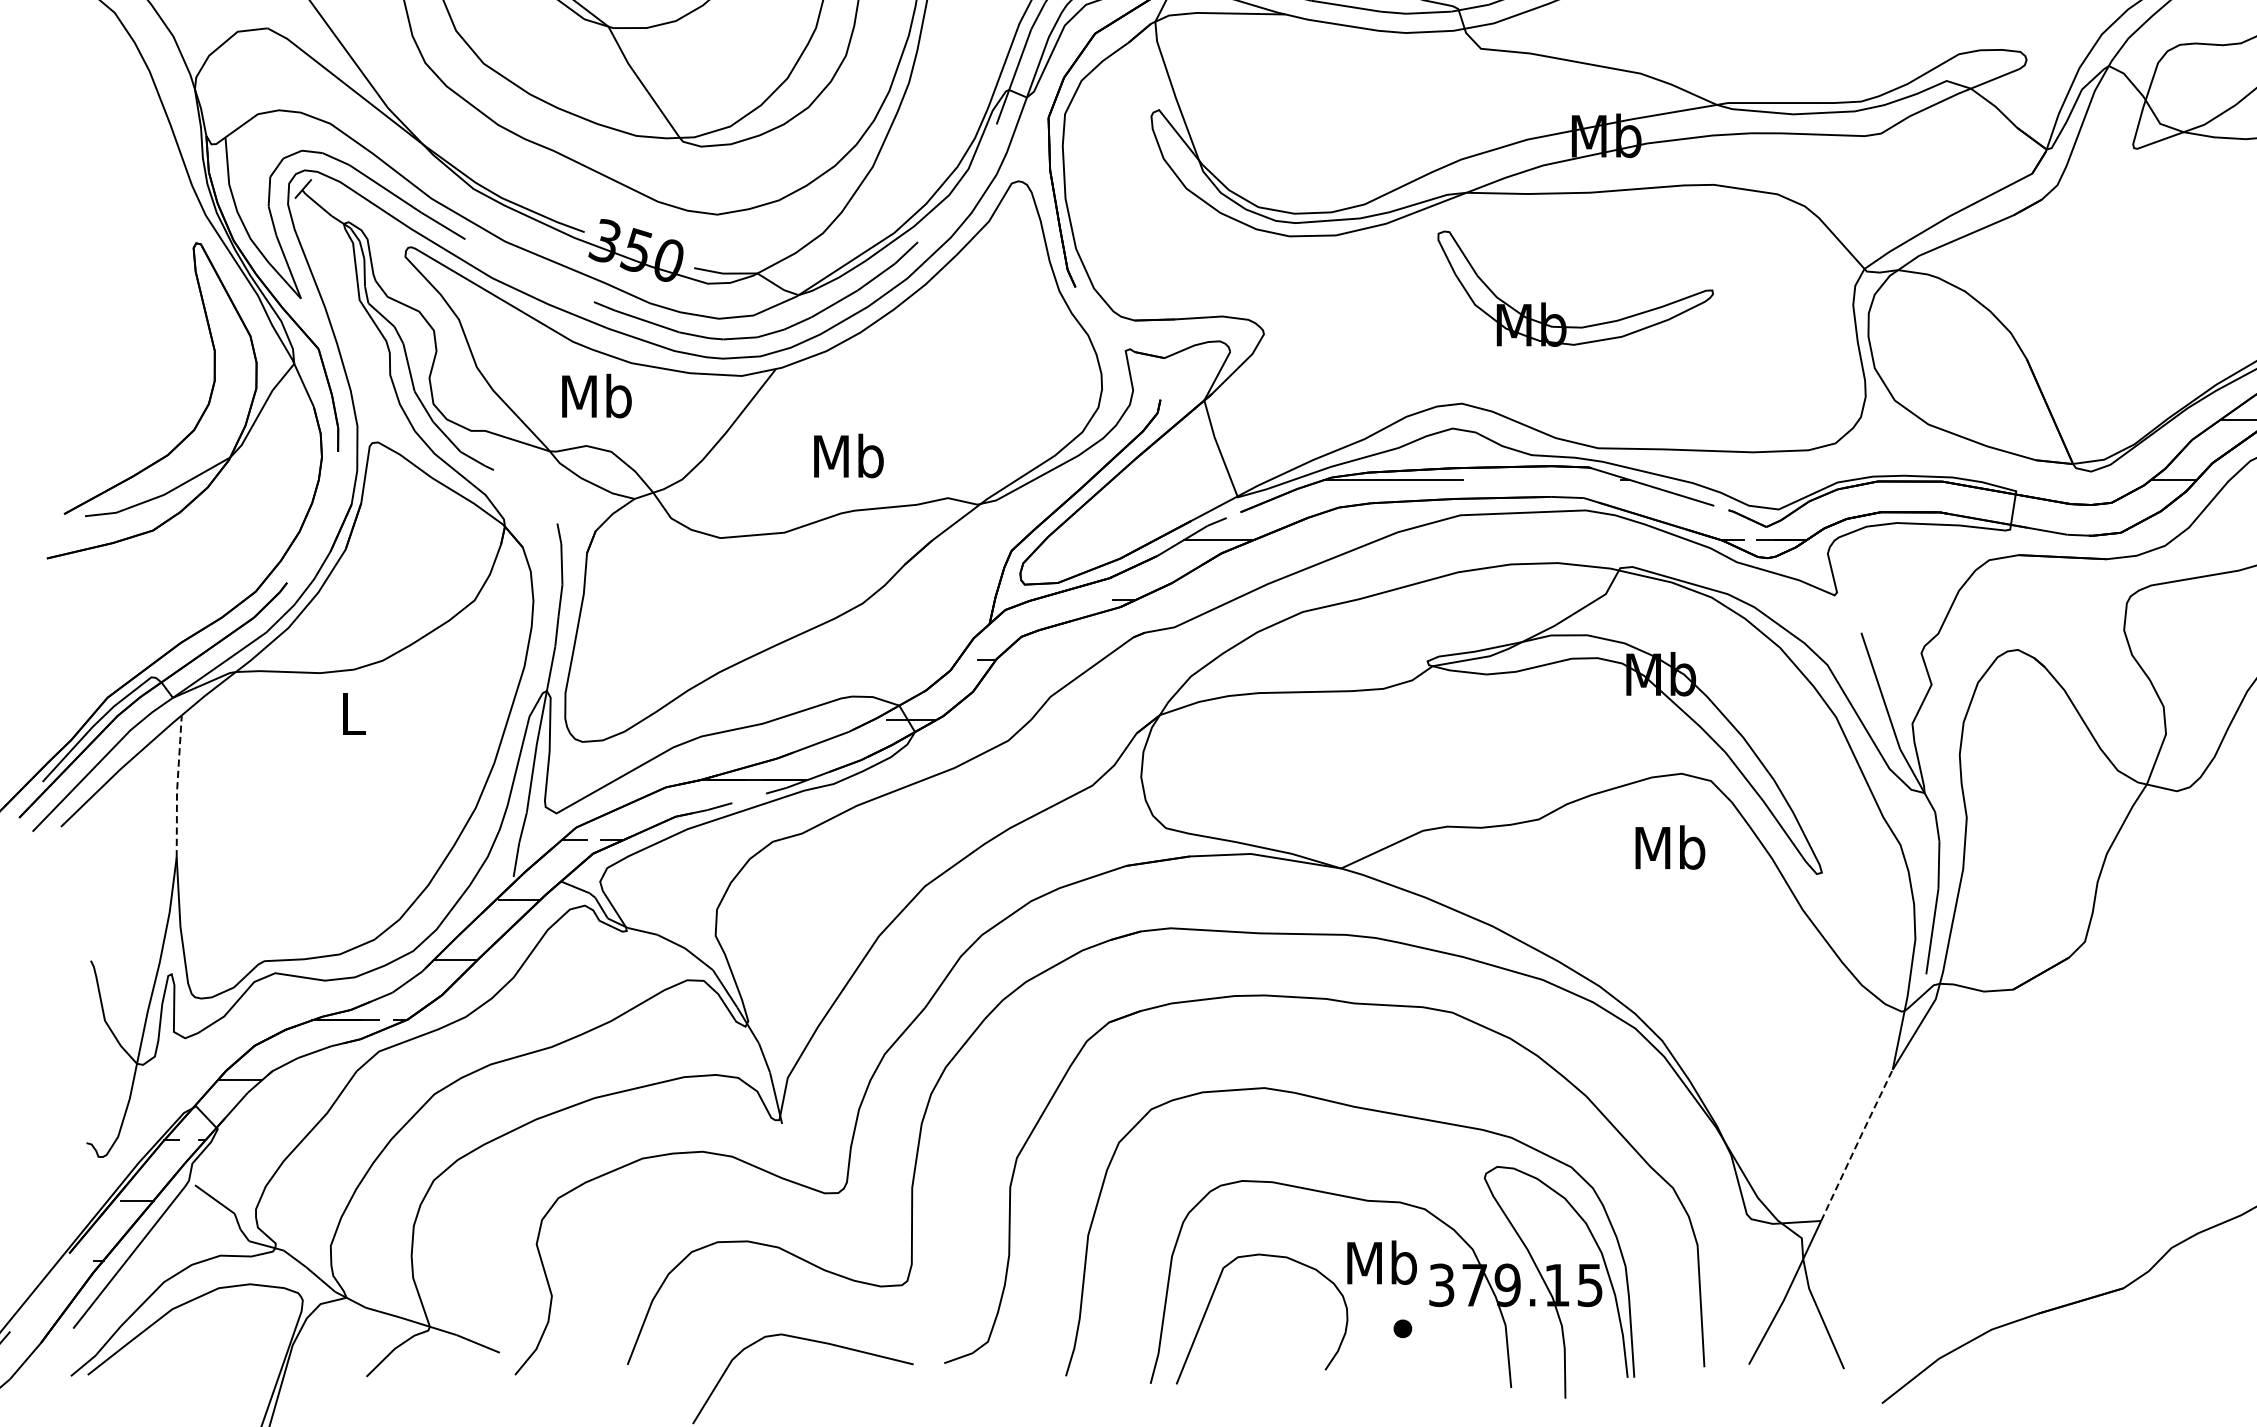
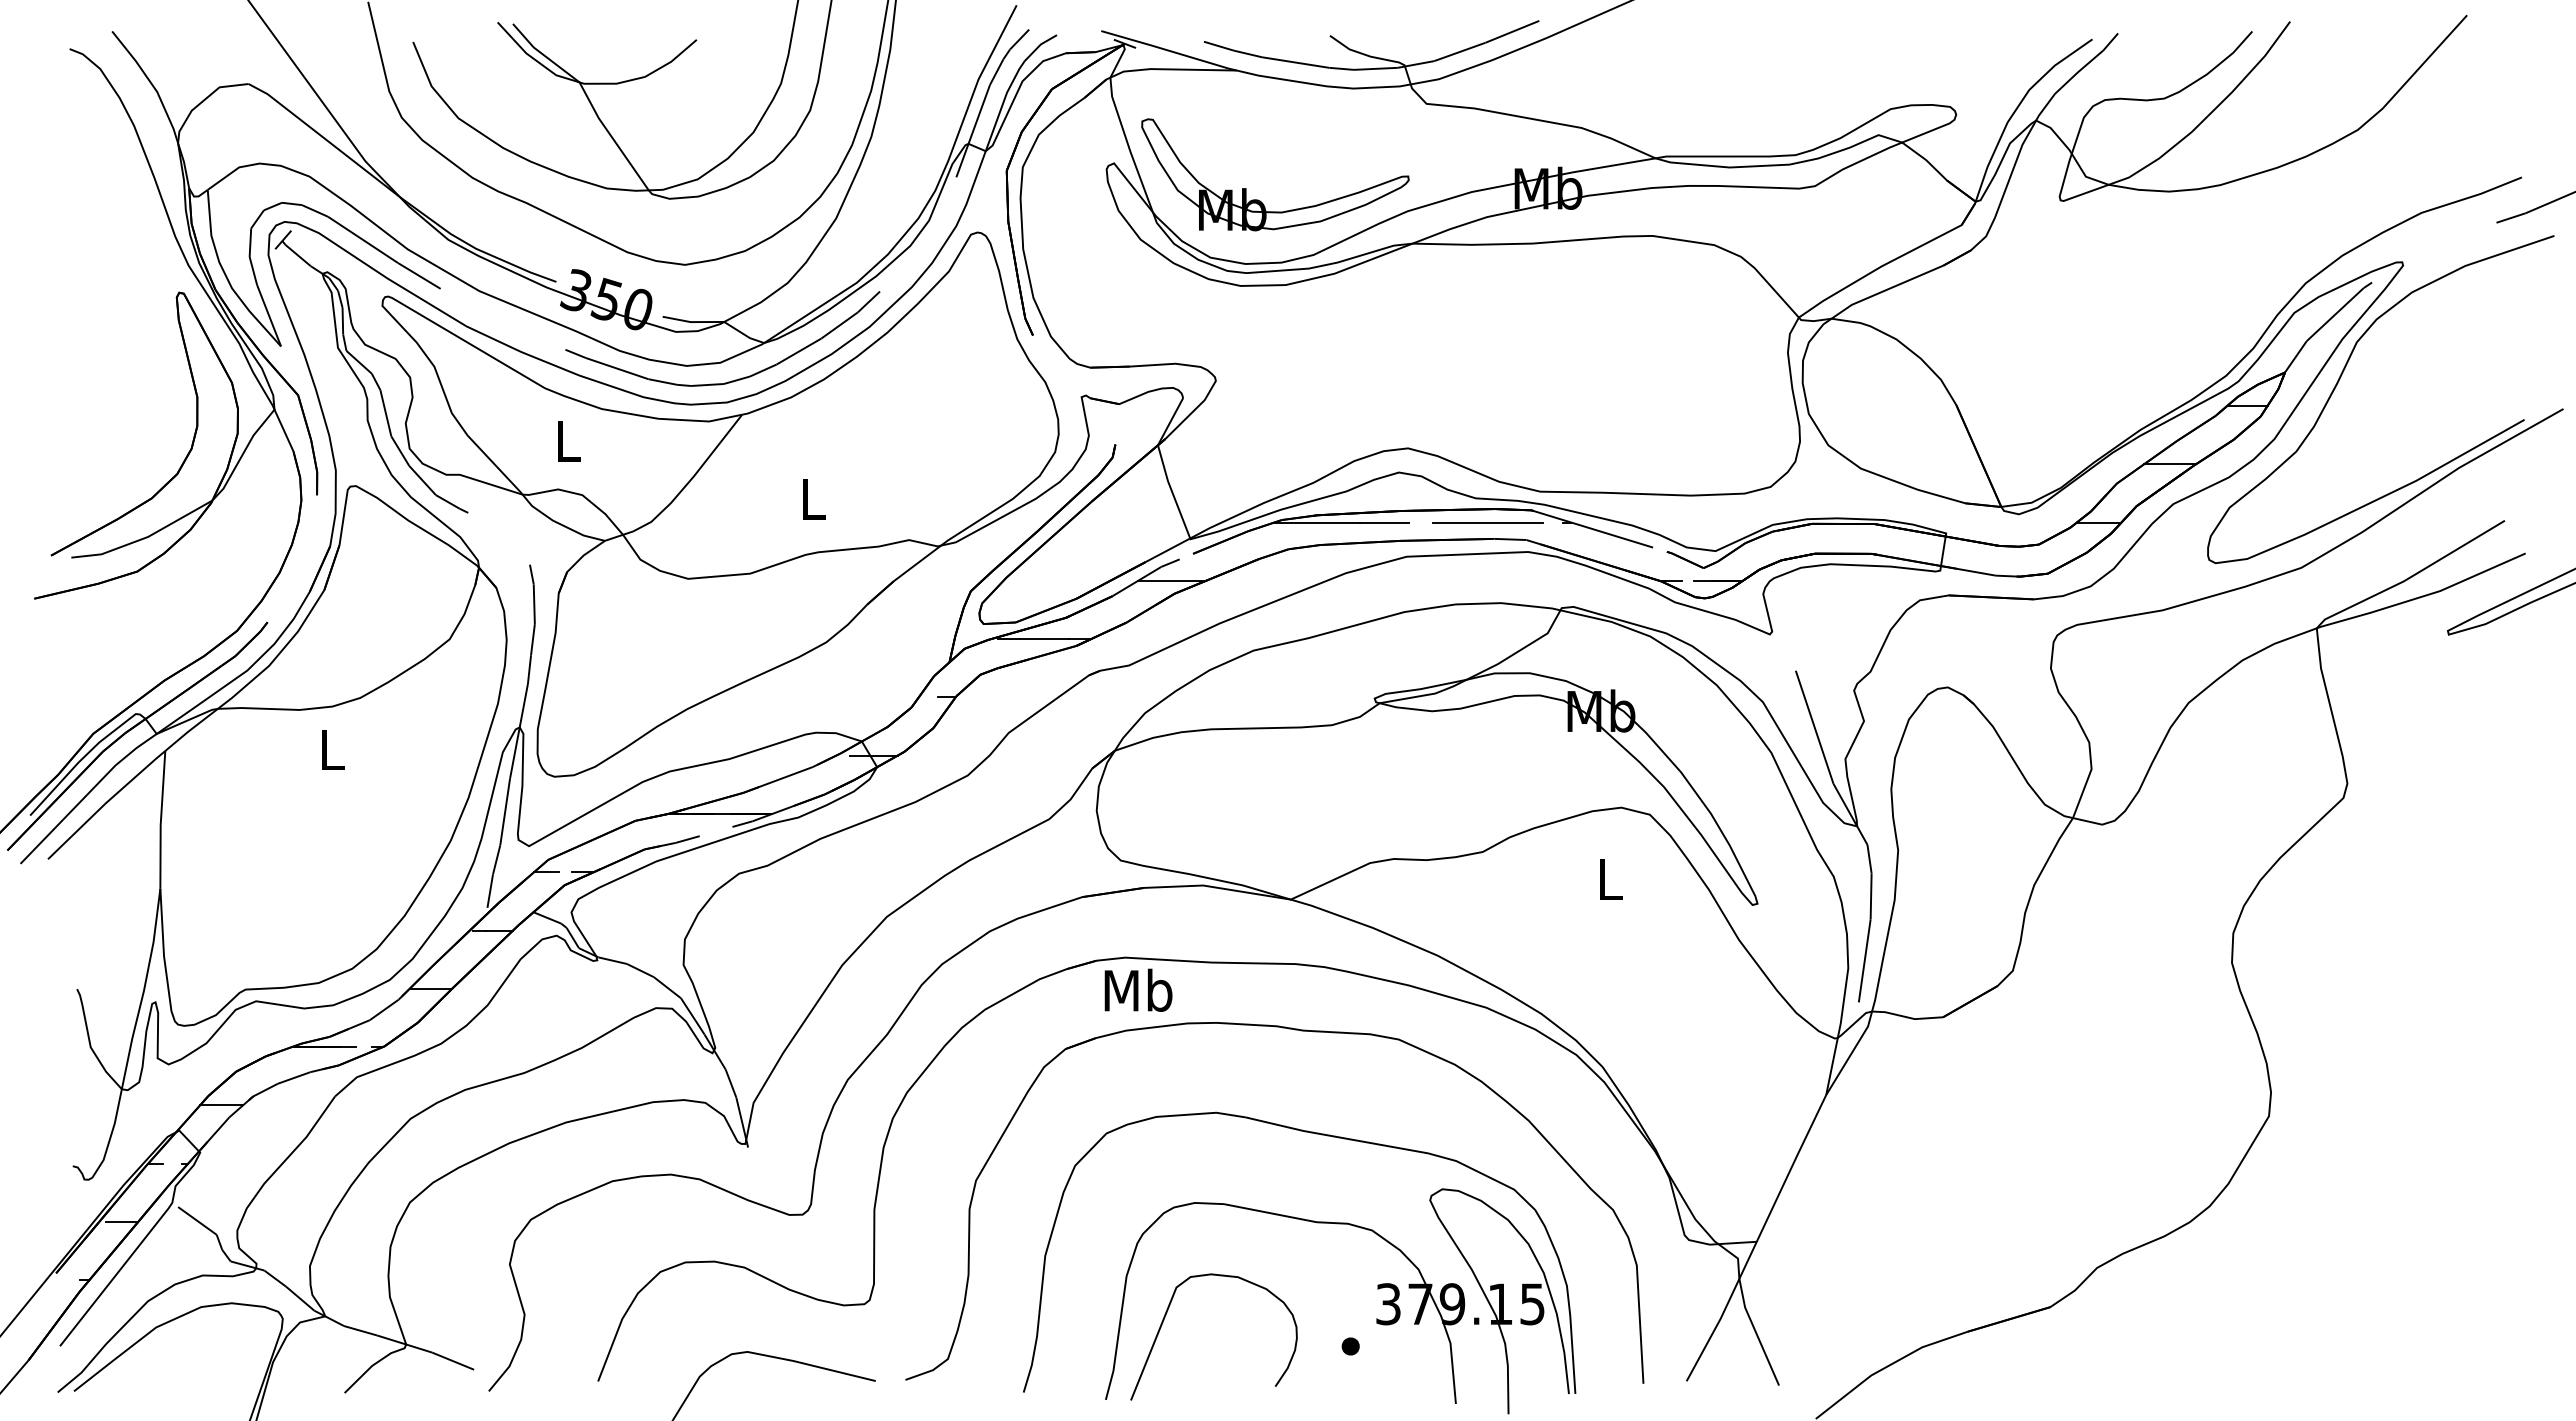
part: (1560, 315) -> (1260, 200), moved
text: (597, 395) -> (568, 440), Mb -> L
text: (848, 455) -> (812, 498), Mb -> L
line: (1543, 480) -> (1487, 522), added
line: (1076, 600) -> (1033, 639), added
line: (176, 786) -> (160, 820), dashed -> solid
text: (1670, 846) -> (1610, 878), Mb -> L
line: (1856, 1144) -> (1791, 1167), dashed -> solid
text: (1382, 1261) -> (1138, 989), moved

